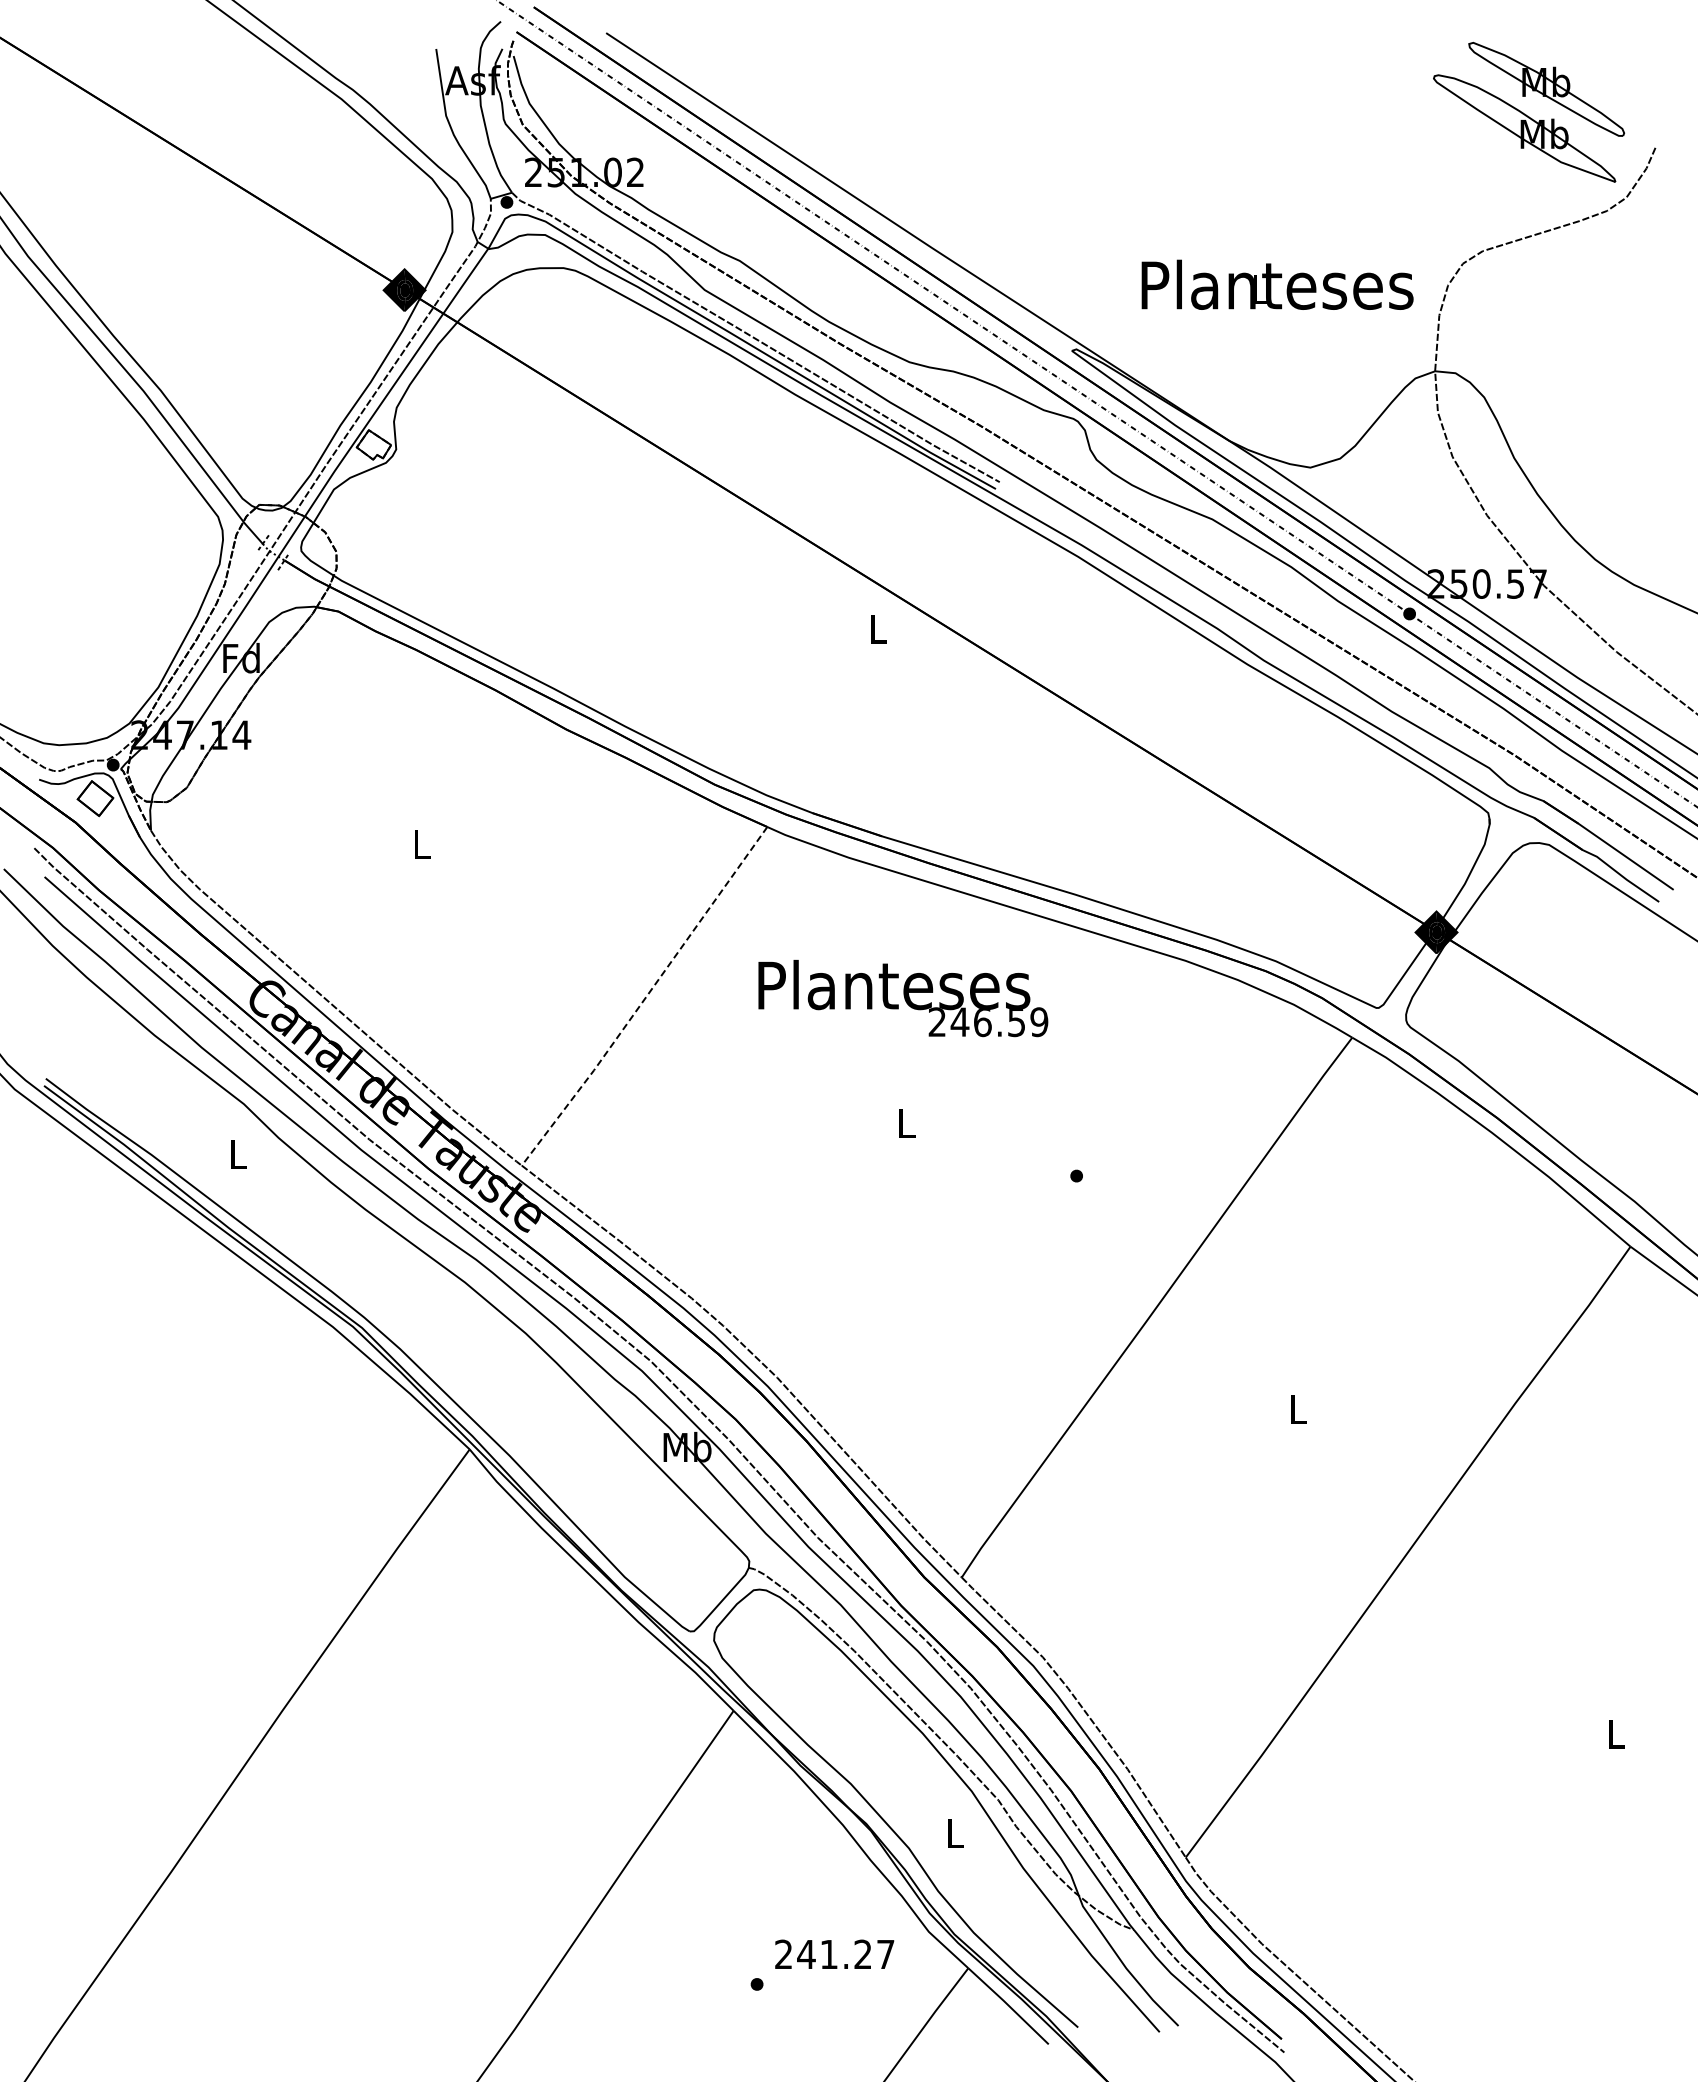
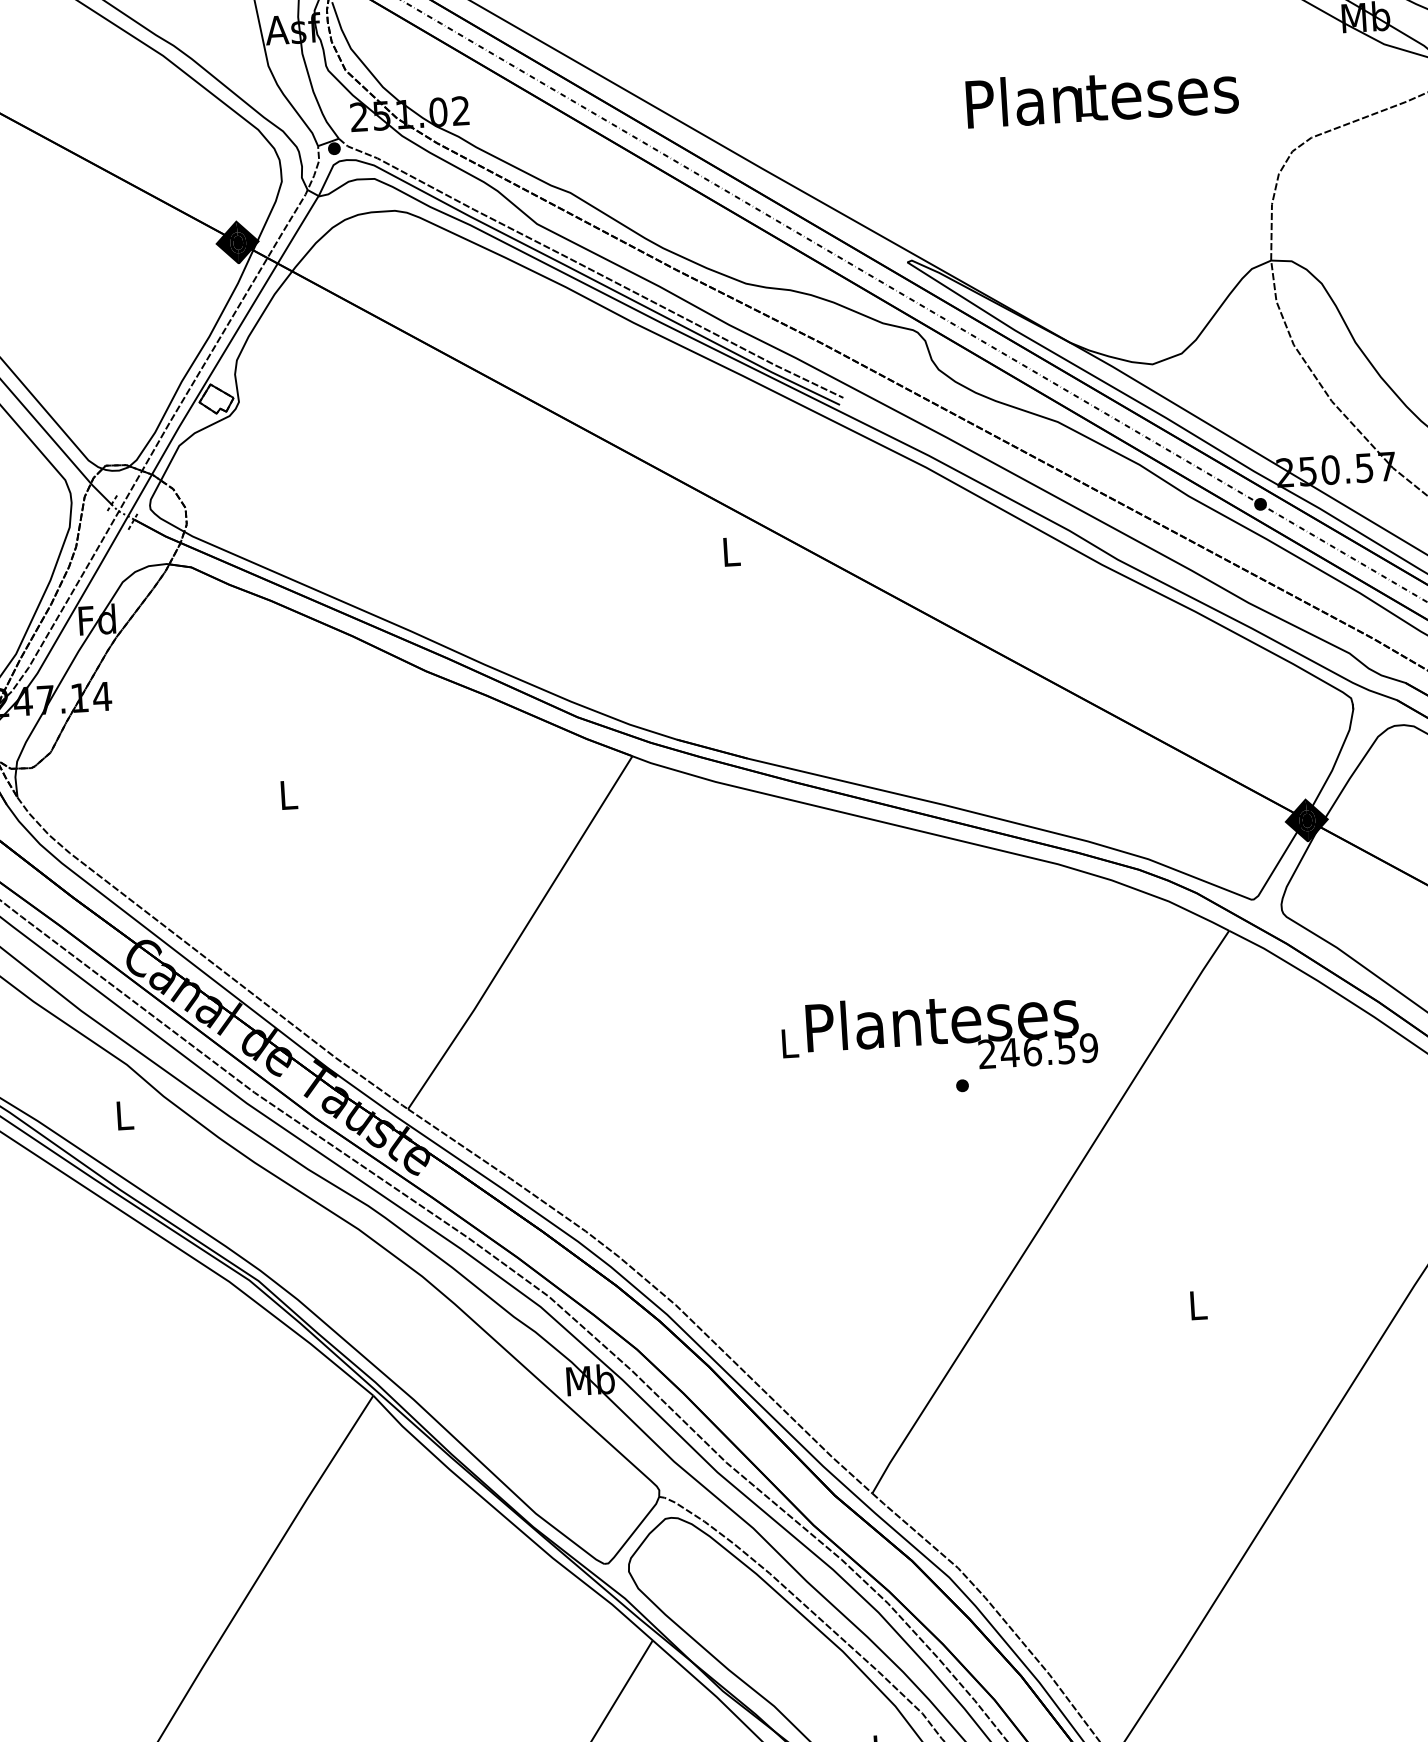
text: (1277, 284) -> (1102, 95), moved
line: (645, 997) -> (521, 933), dashed -> solid
text: (903, 998) -> (952, 1032), moved

